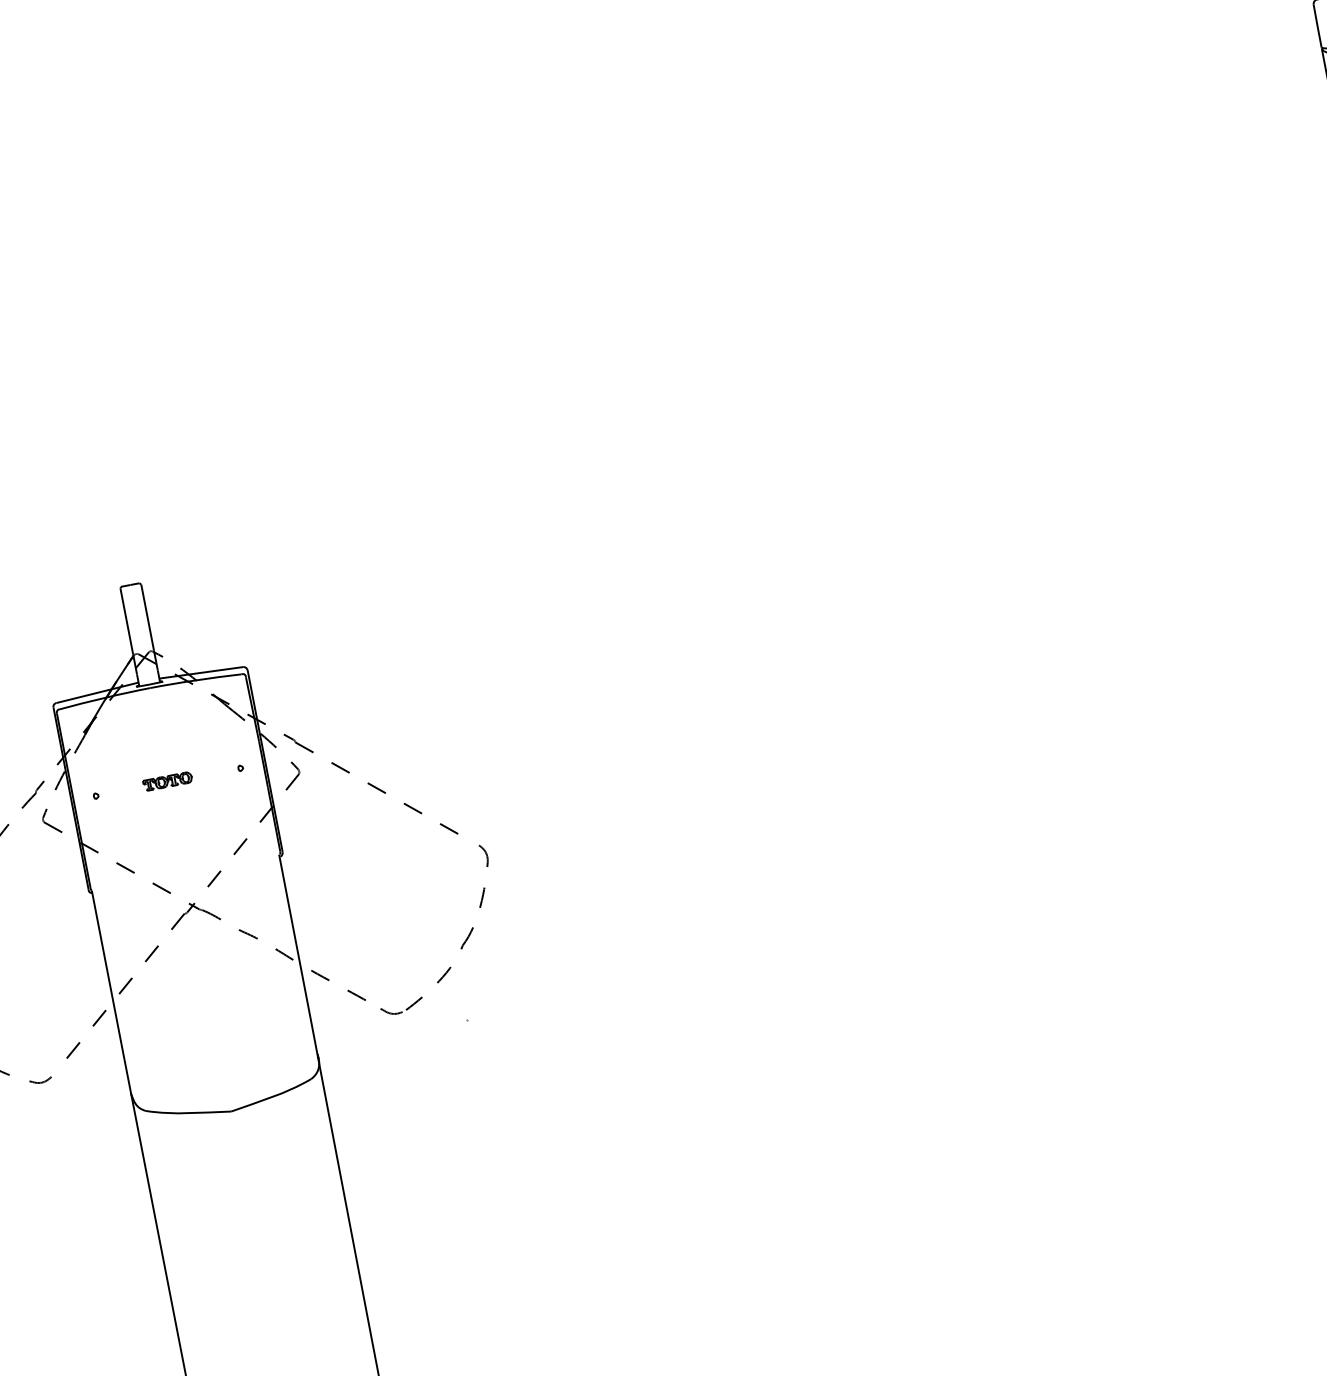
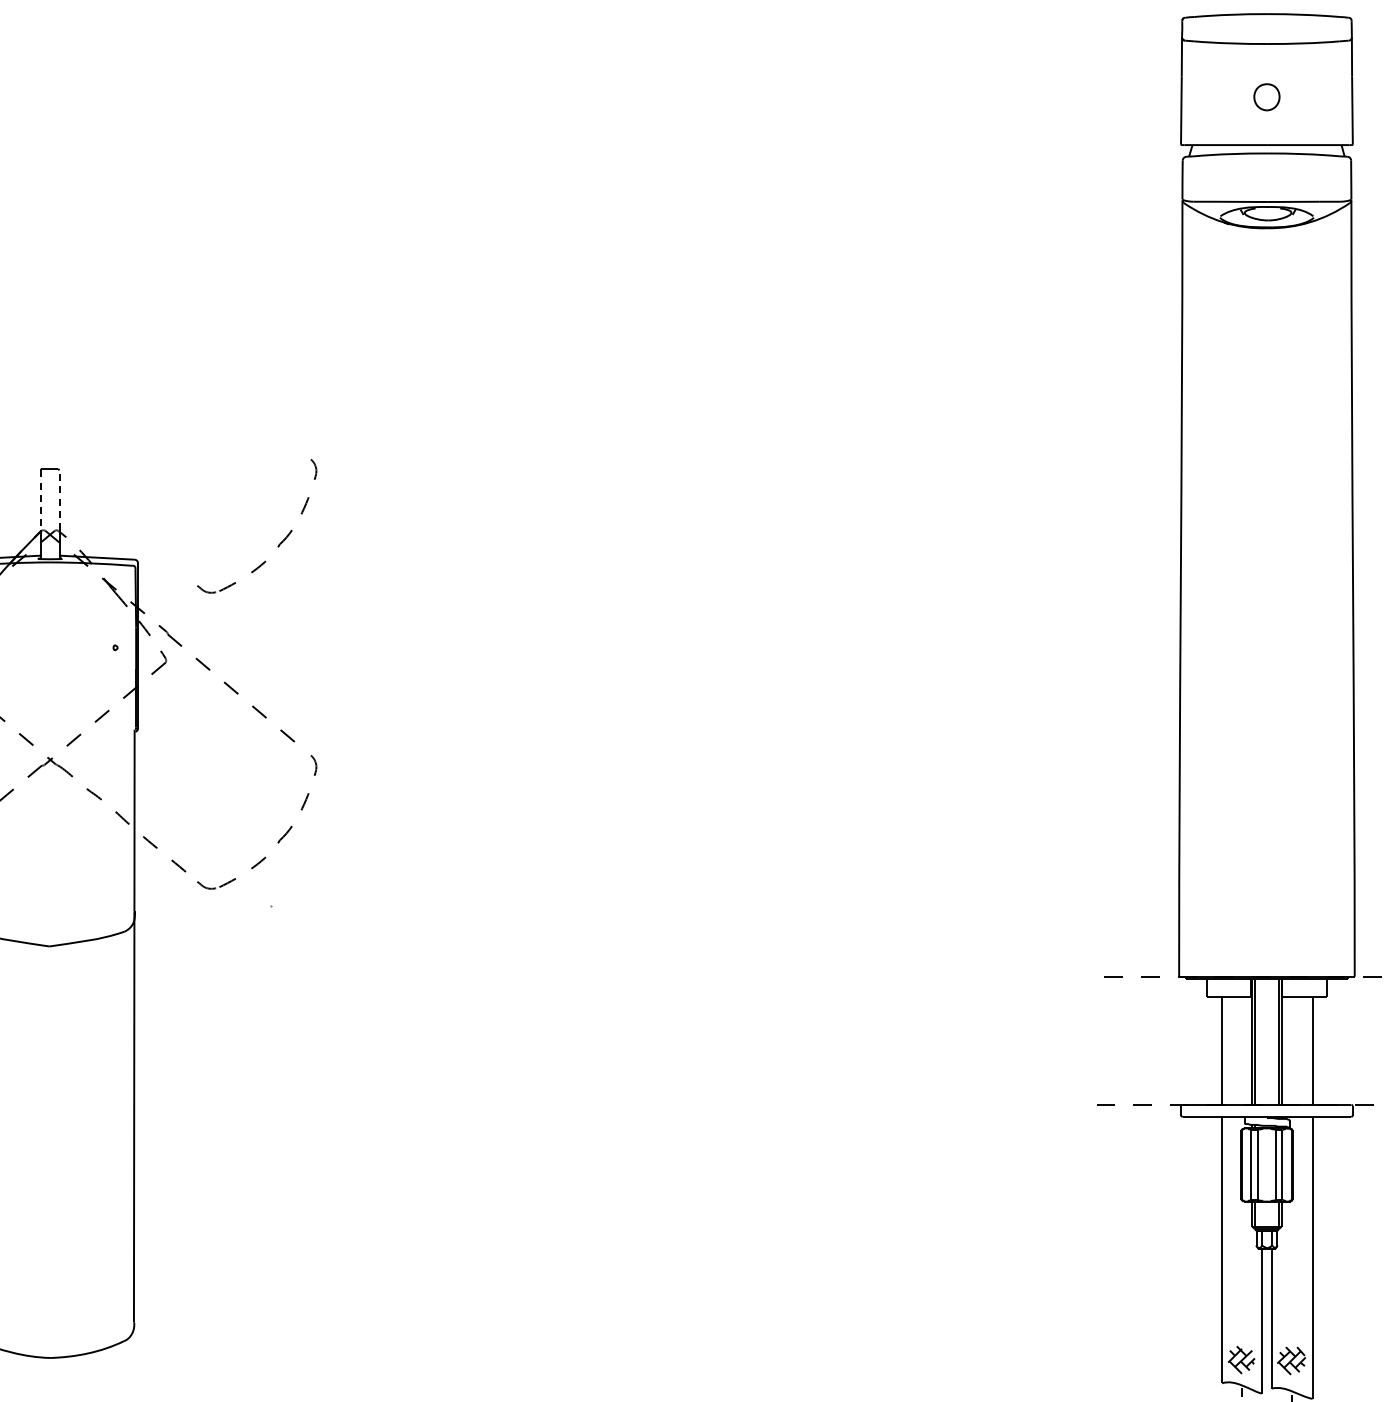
line: (147, 617) -> (59, 500), solid -> dashed
part: (398, 619) -> (278, 544), added
line: (126, 621) -> (40, 500), solid -> dashed
part: (167, 780) -> (49, 646), removed

